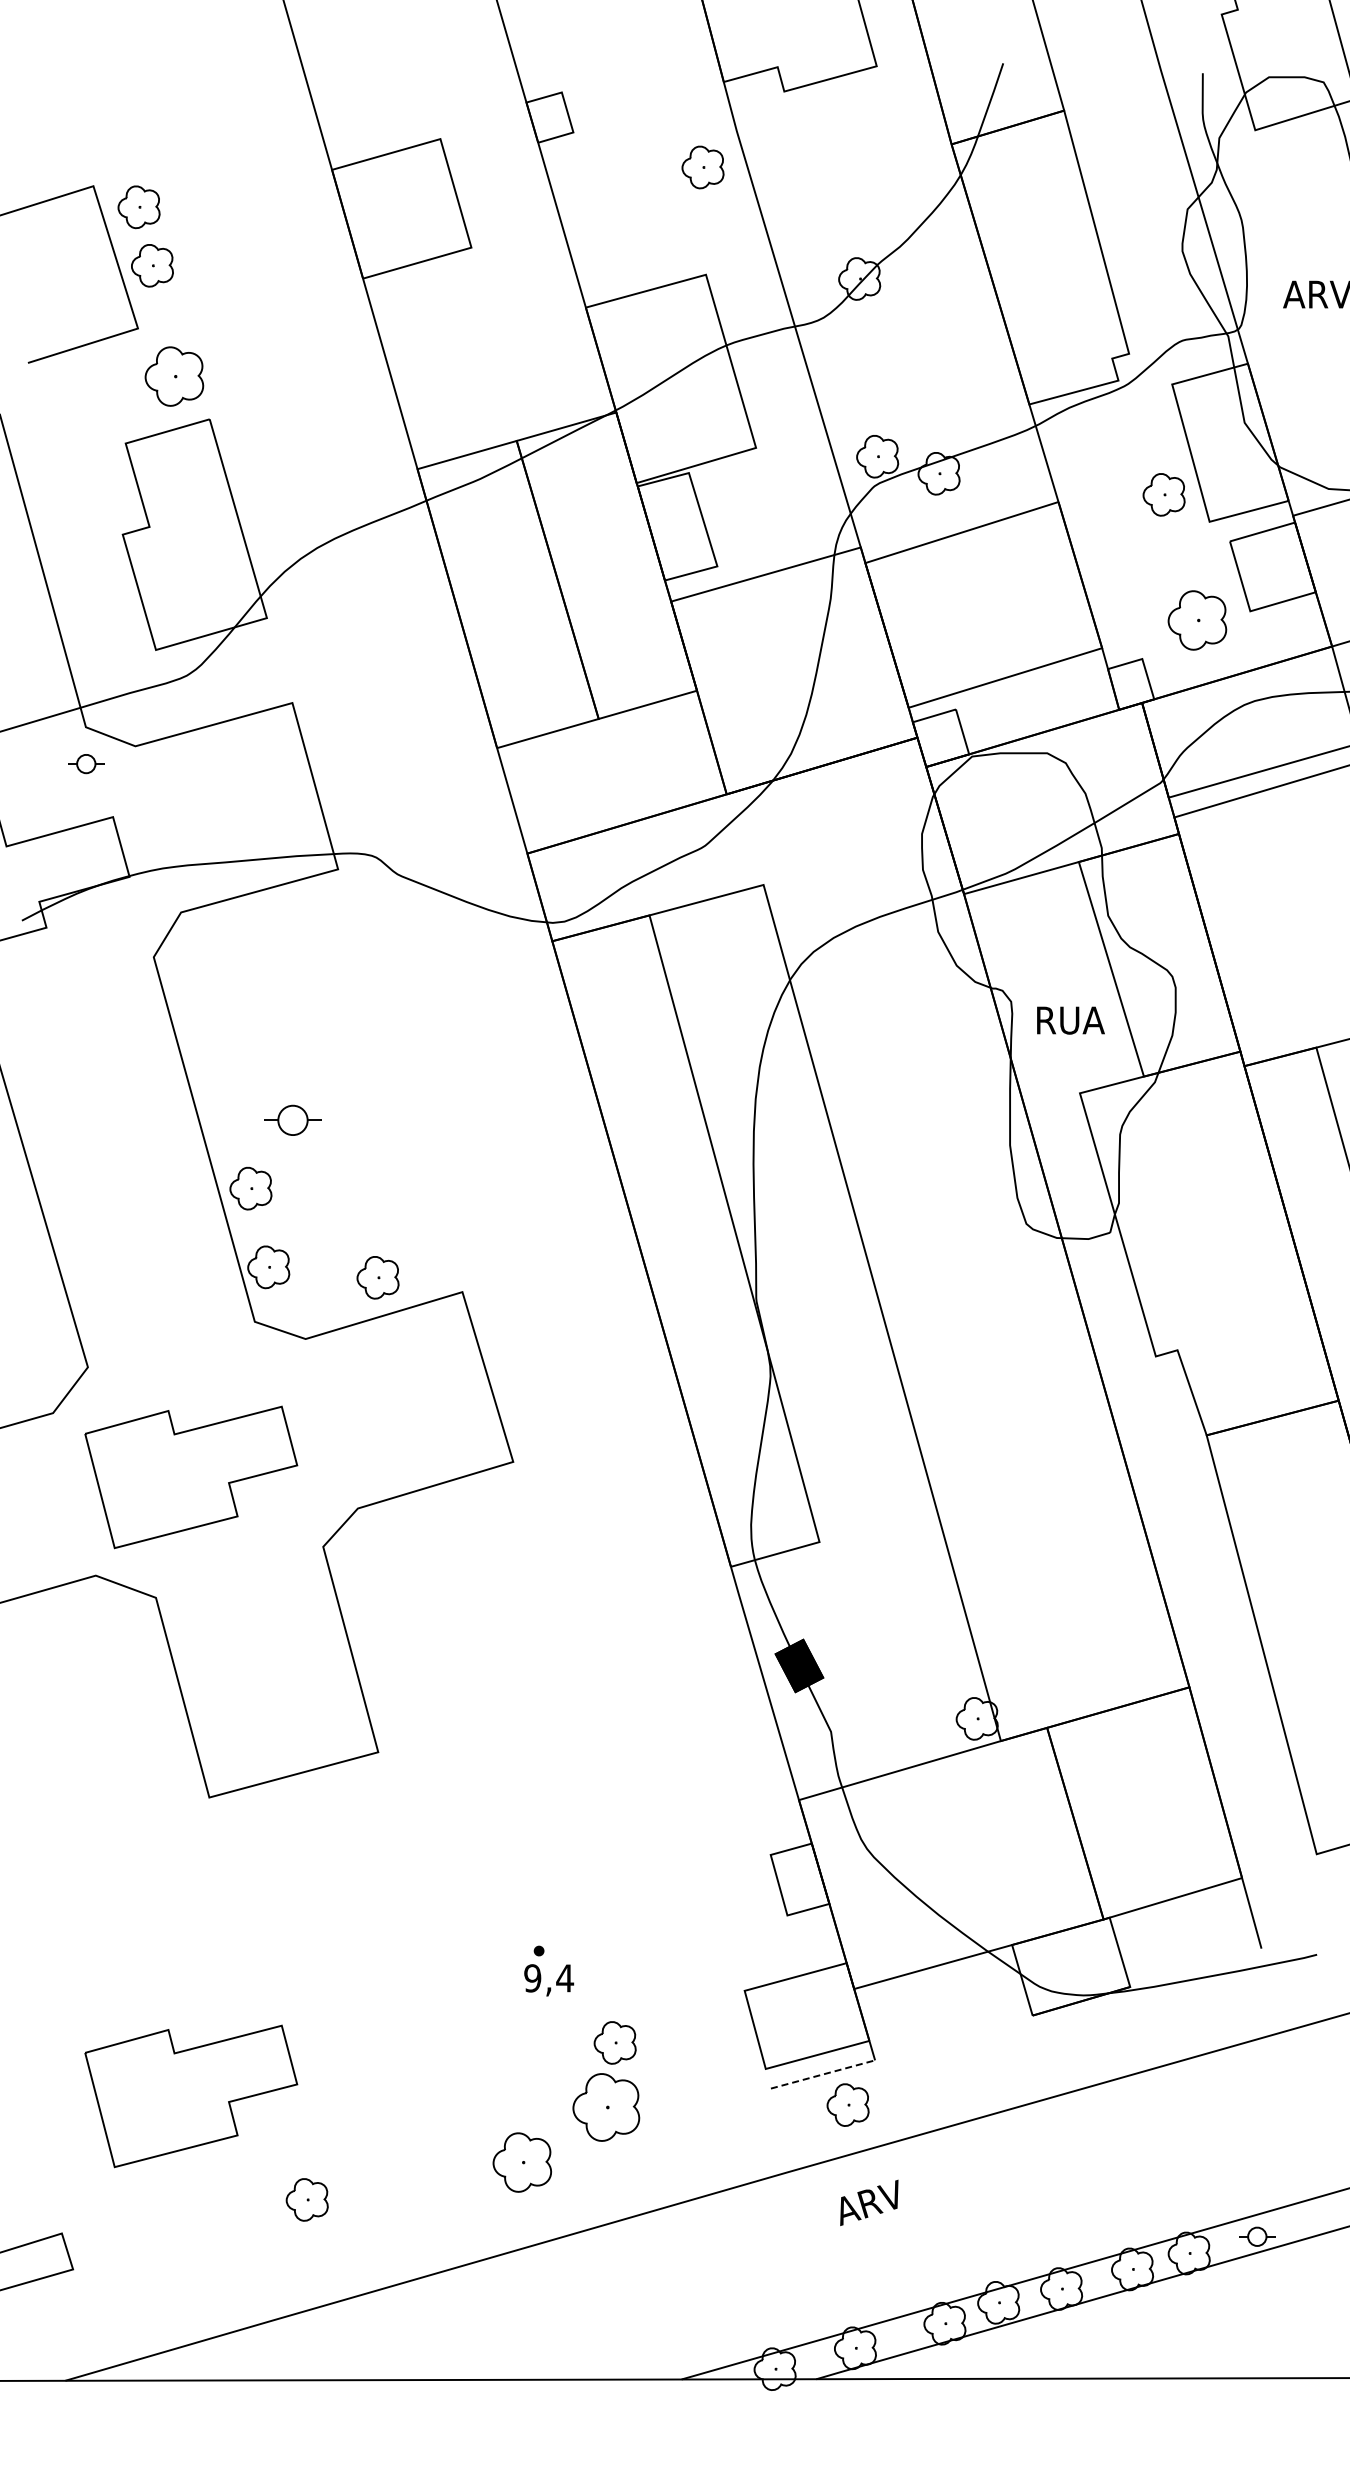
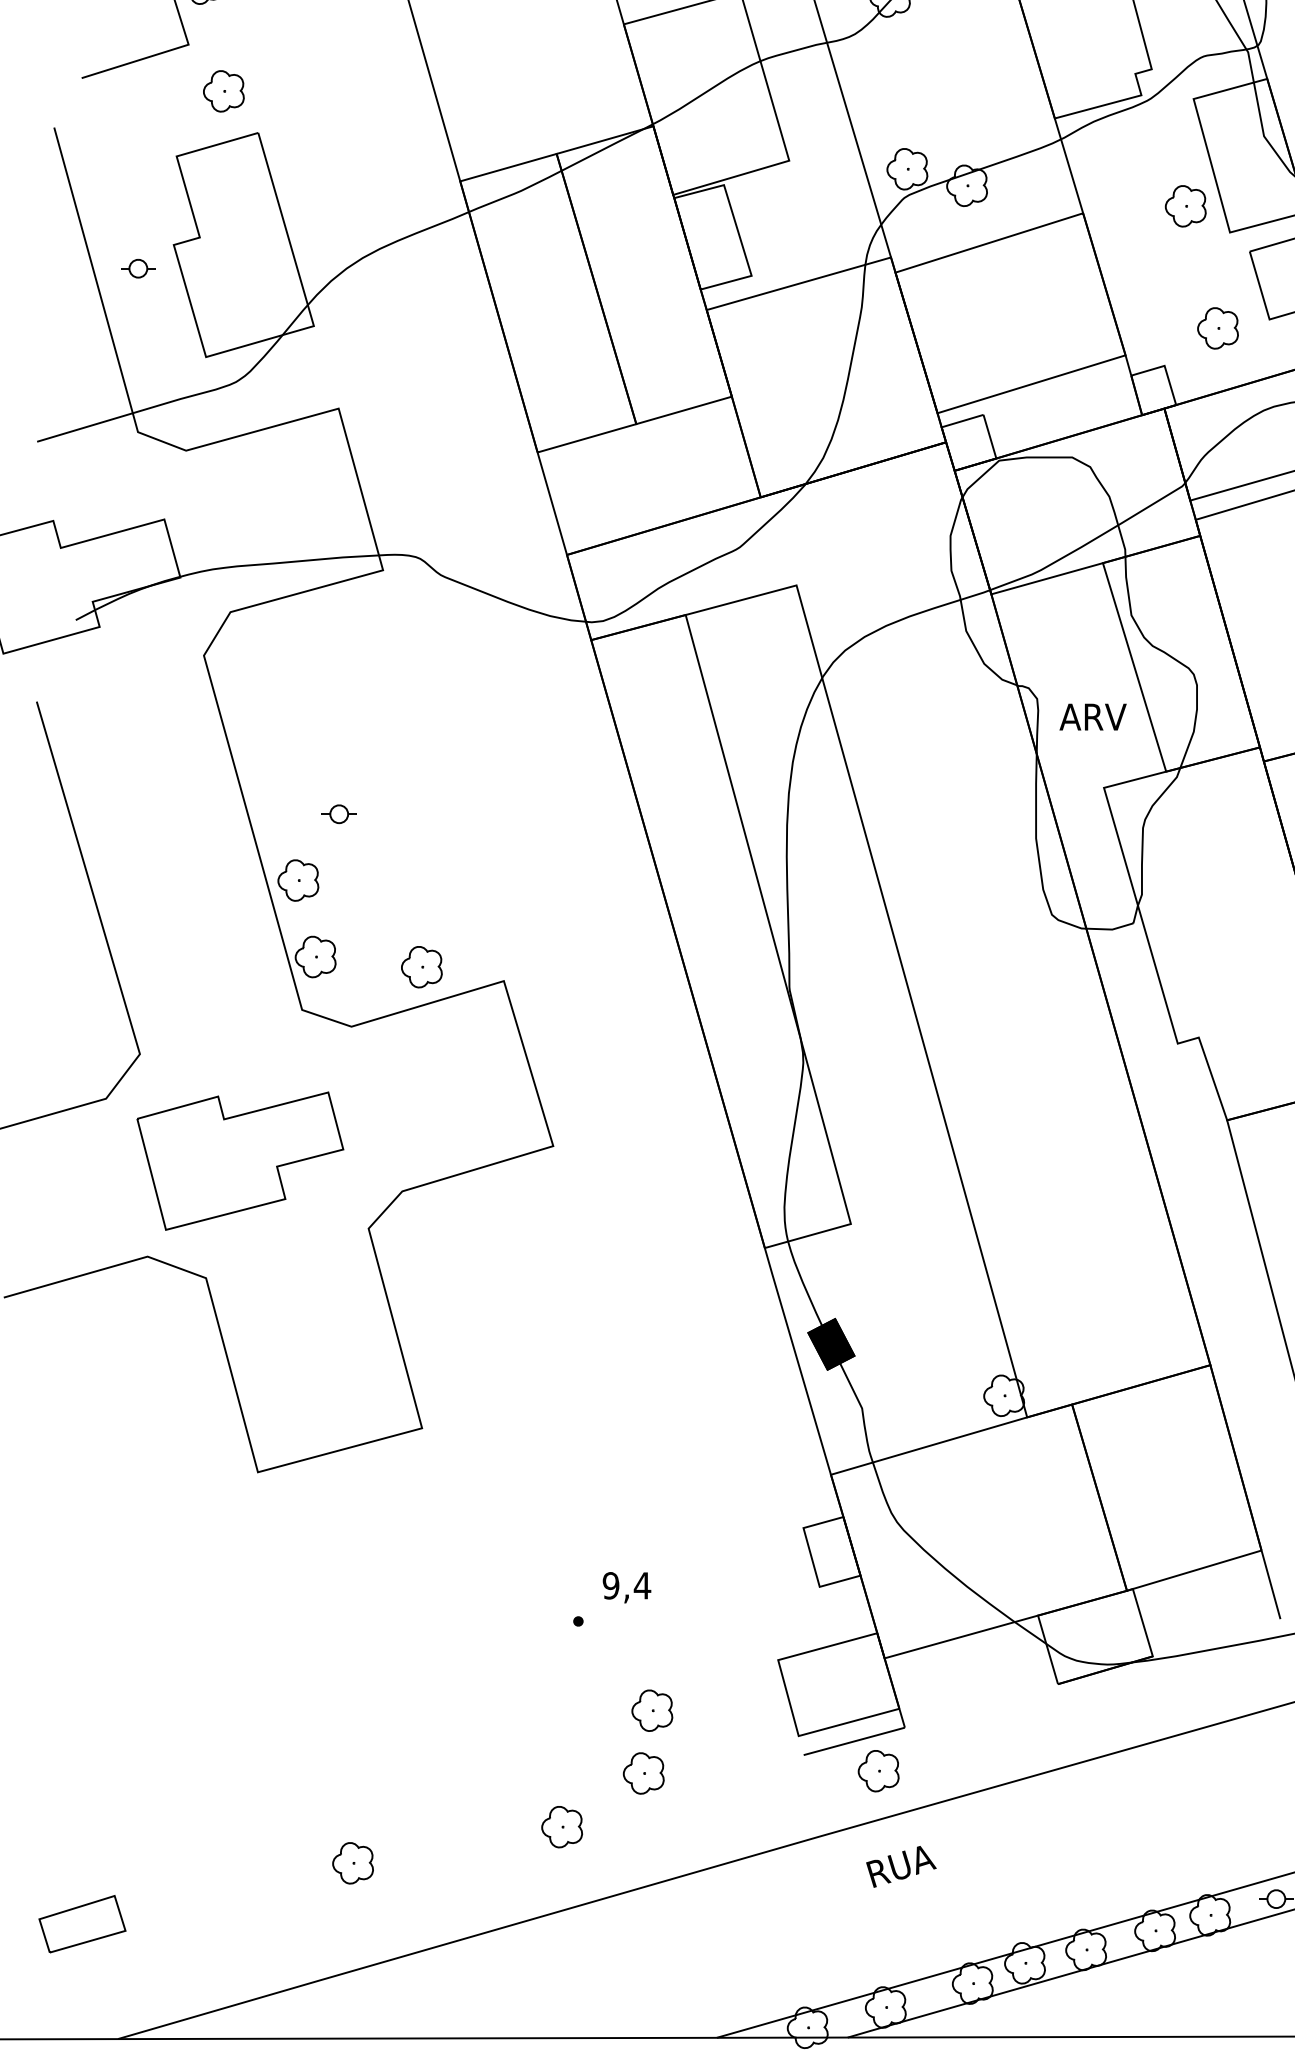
part: (173, 376) -> (223, 91), size x0.71
part: (1196, 620) -> (1217, 328), size x0.71
part: (86, 764) -> (138, 269), moved
text: (1069, 1020) -> (1093, 717), RUA -> ARV
part: (292, 1120) -> (338, 814), size x0.62
text: (549, 1980) -> (627, 1587), moved
line: (823, 2074) -> (854, 1741), dashed -> solid
part: (191, 2096) -> (240, 1762), removed
part: (606, 2107) -> (643, 1773), size x0.62
part: (522, 2162) -> (562, 1826), size x0.71
text: (871, 2202) -> (901, 1865), ARV -> RUA

